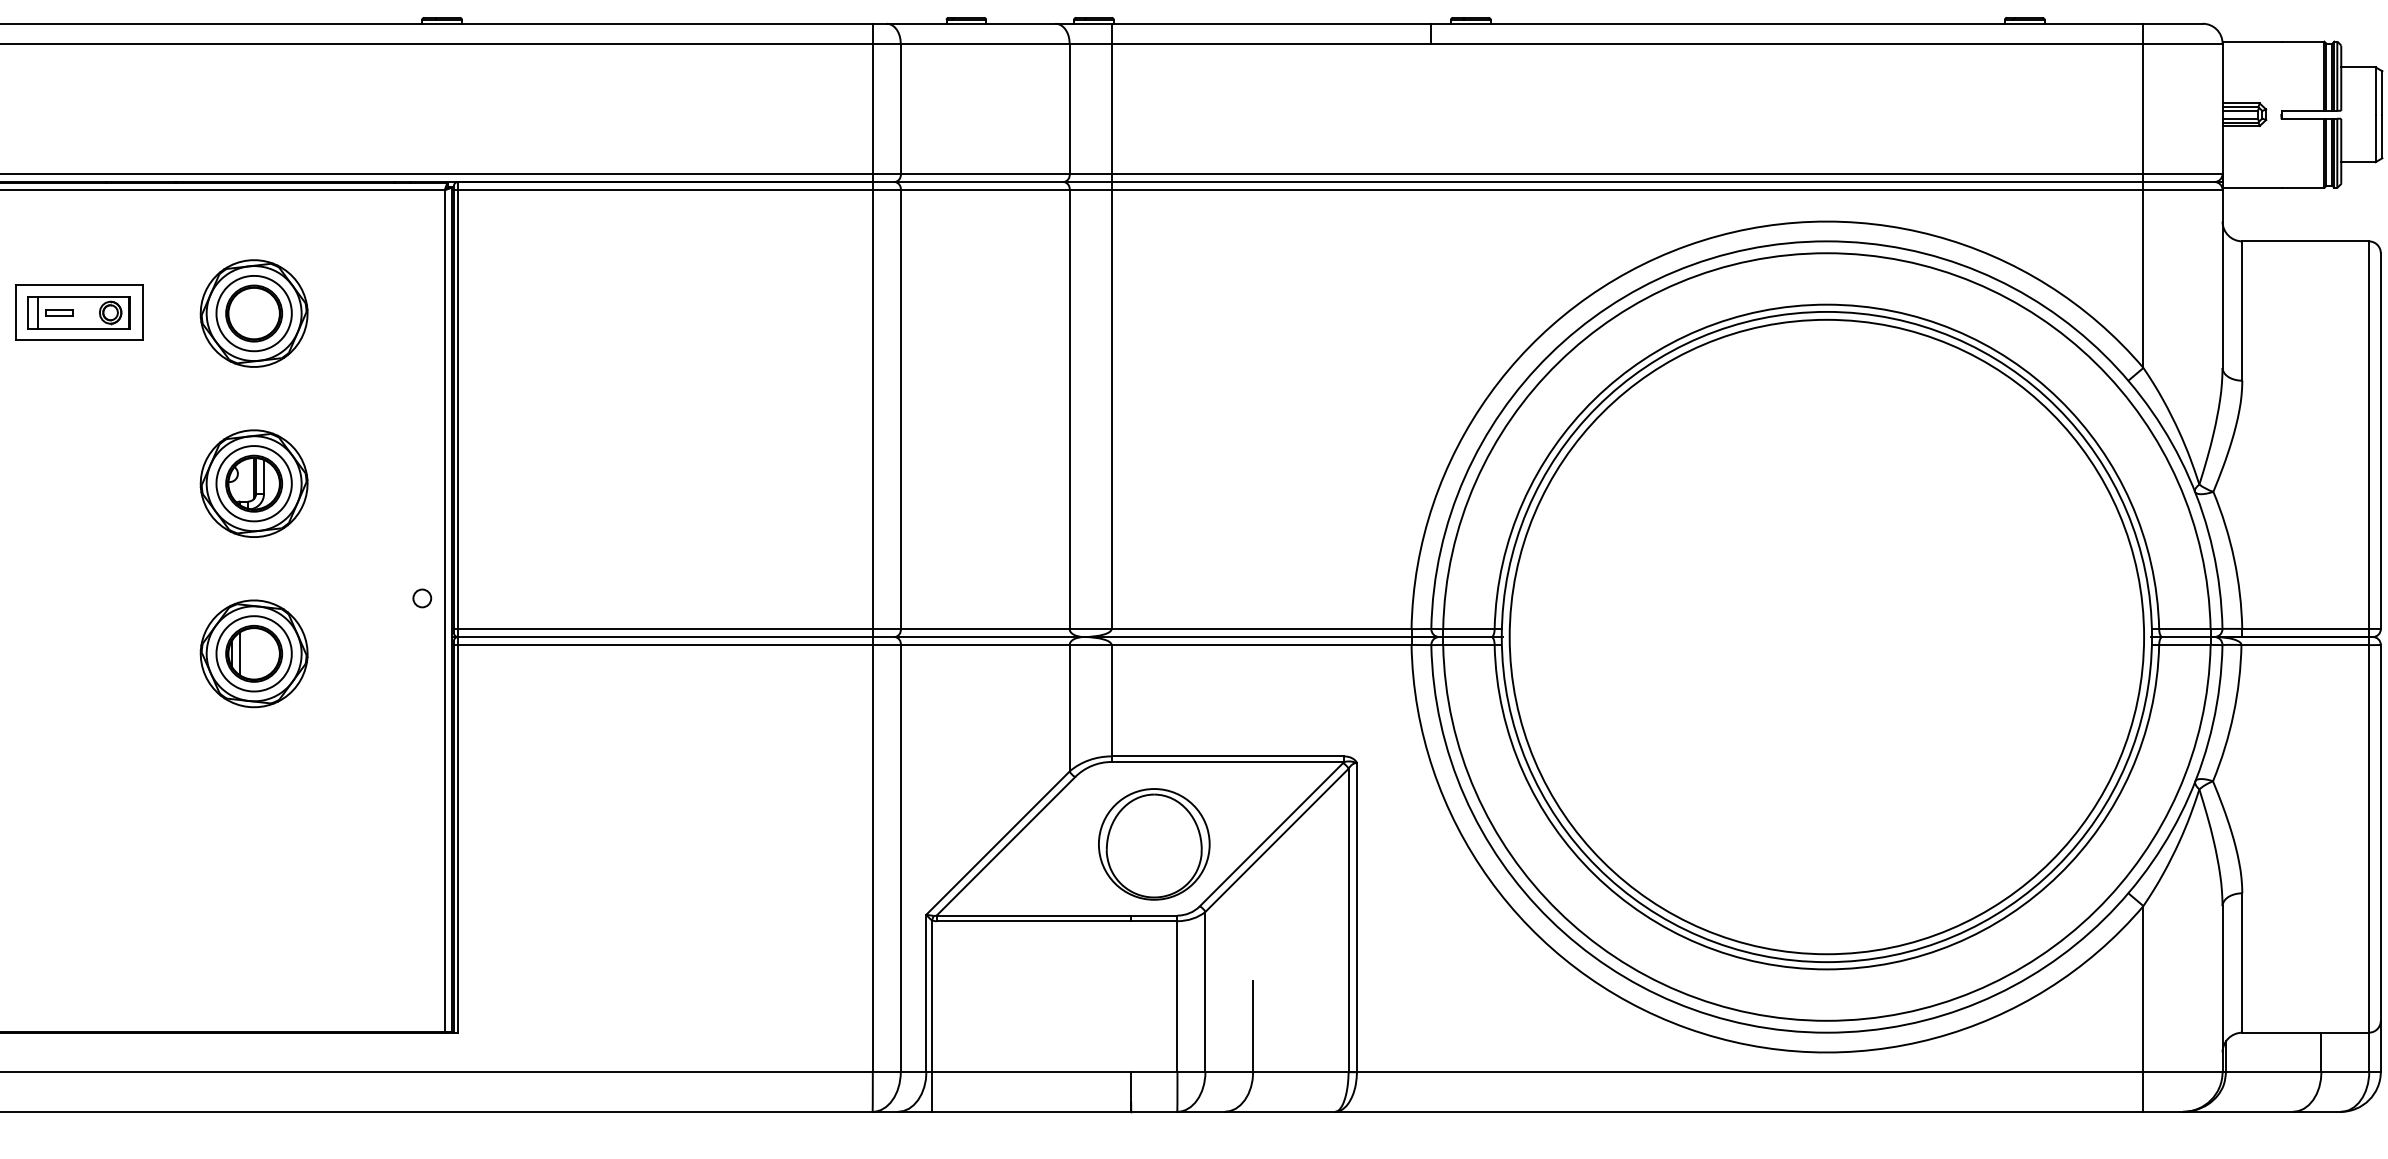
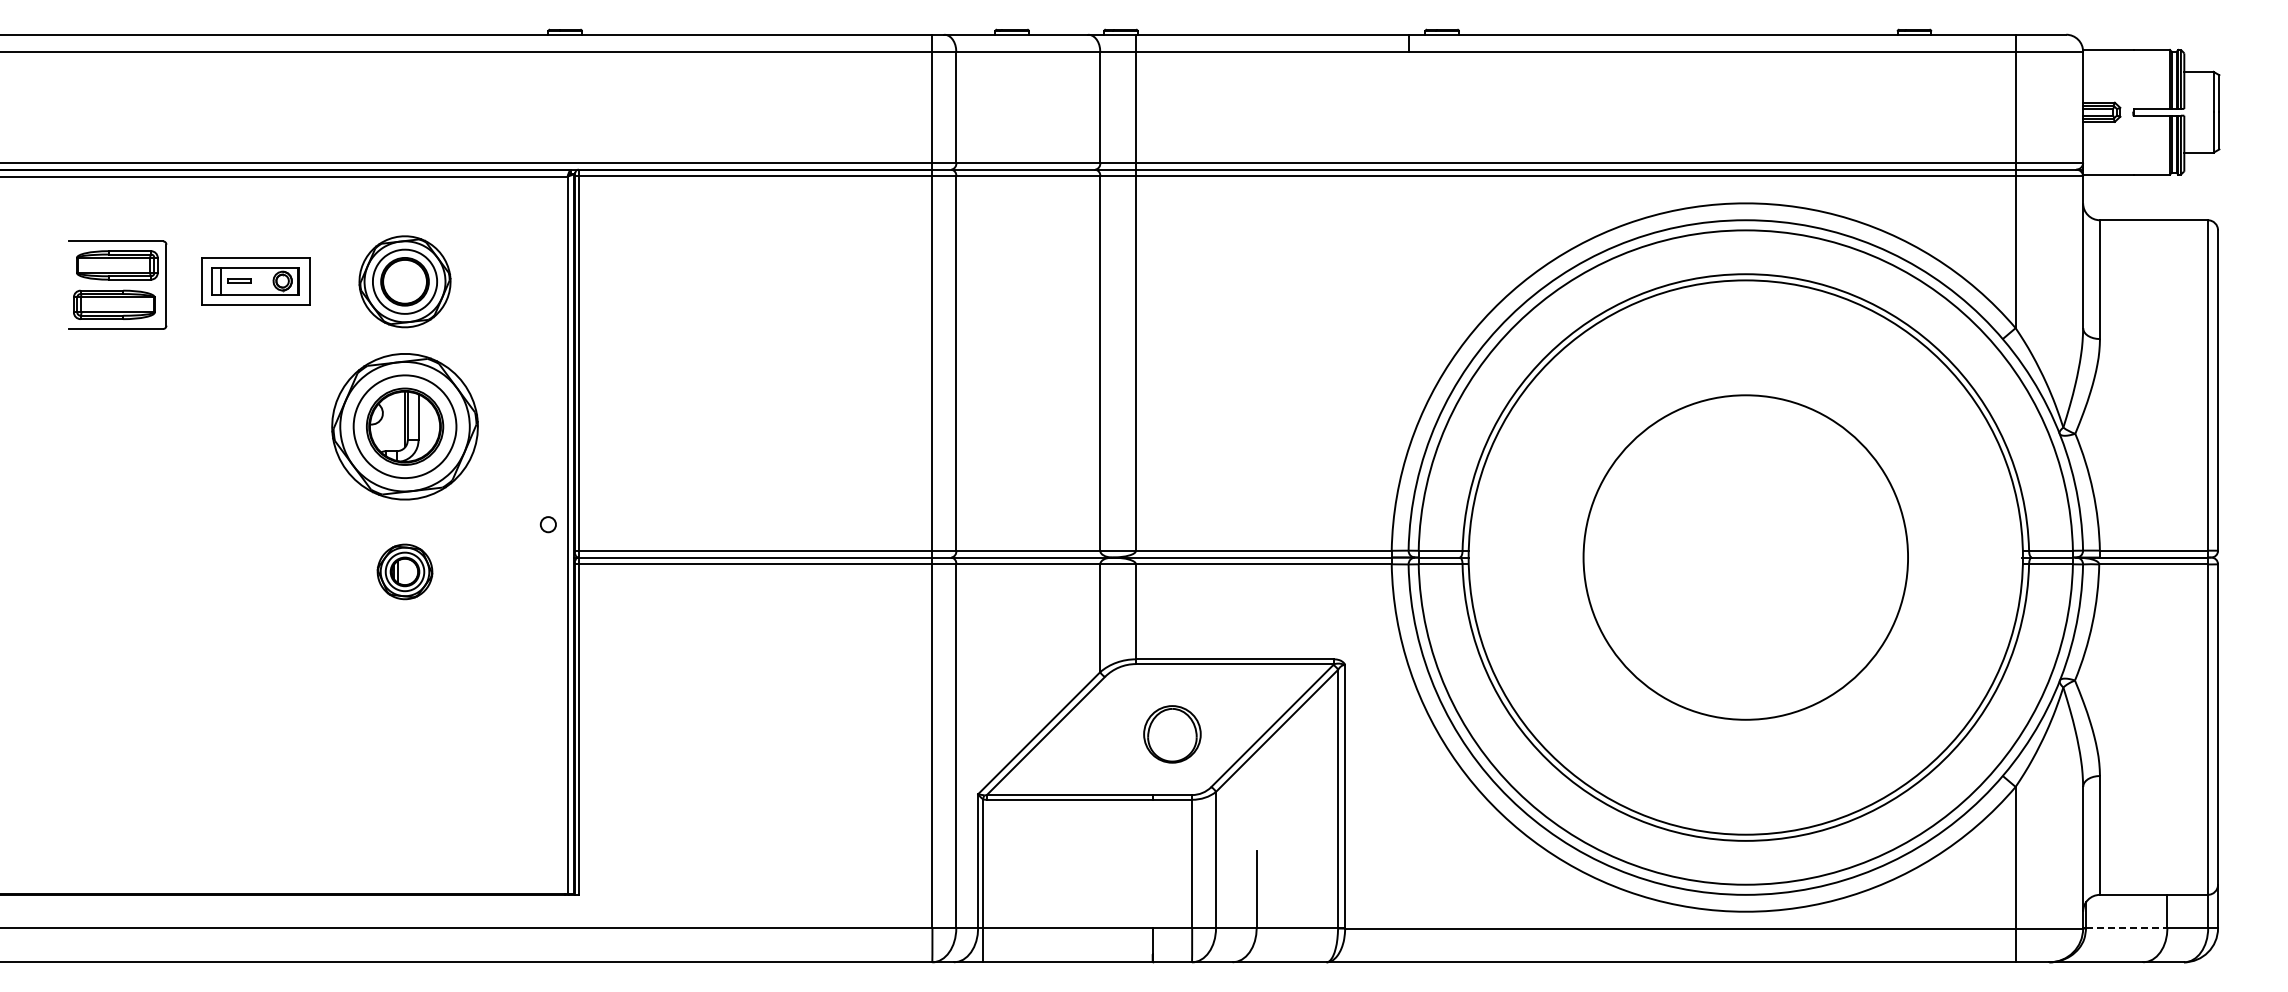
part: (253, 483) -> (404, 426), size x1.6
circle: (1826, 636) -> (1745, 557), size x0.6
part: (253, 653) -> (404, 571), size x0.6
part: (1154, 844) -> (1172, 734), size x0.6
line: (2273, 1072) -> (2126, 928), solid -> dashed

